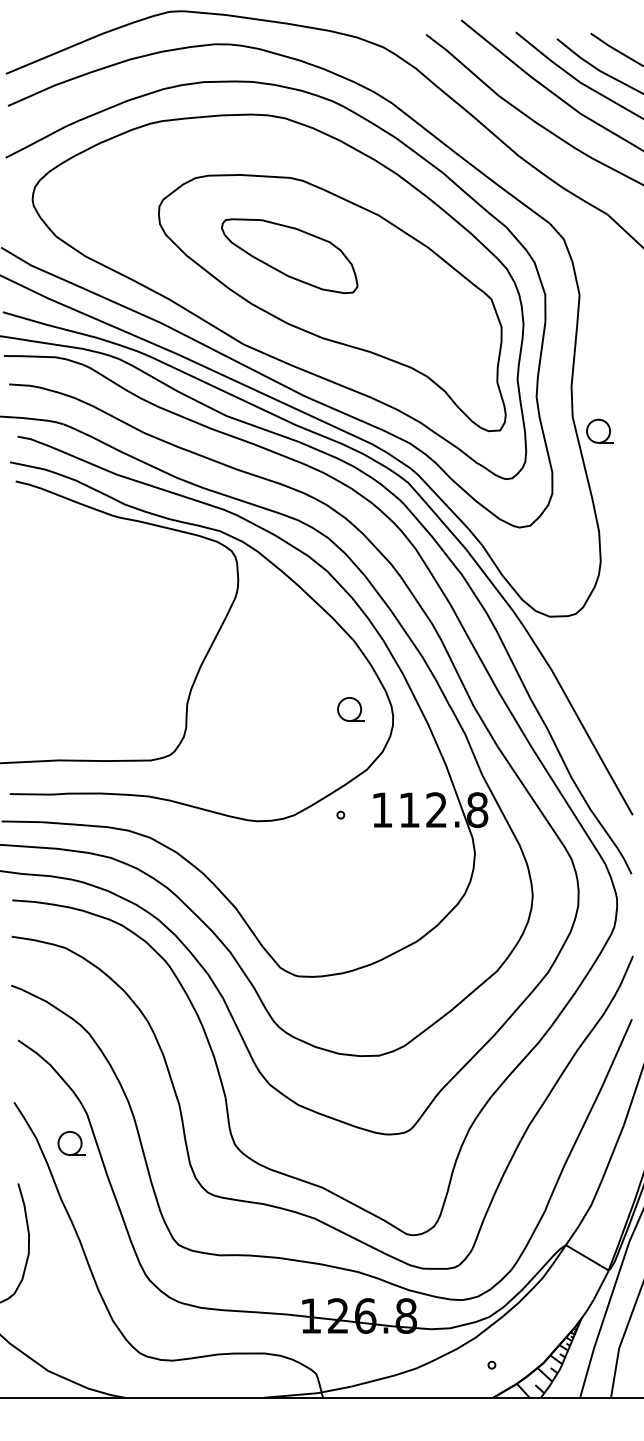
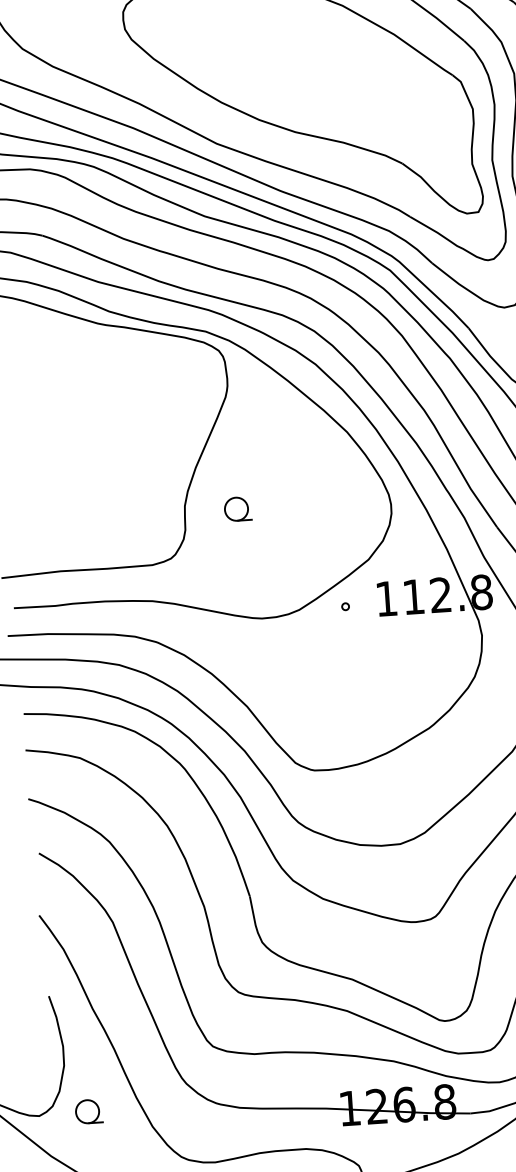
part: (289, 256) -> (256, 52), removed
part: (350, 709) -> (237, 509), moved
part: (71, 1143) -> (89, 1111), moved

